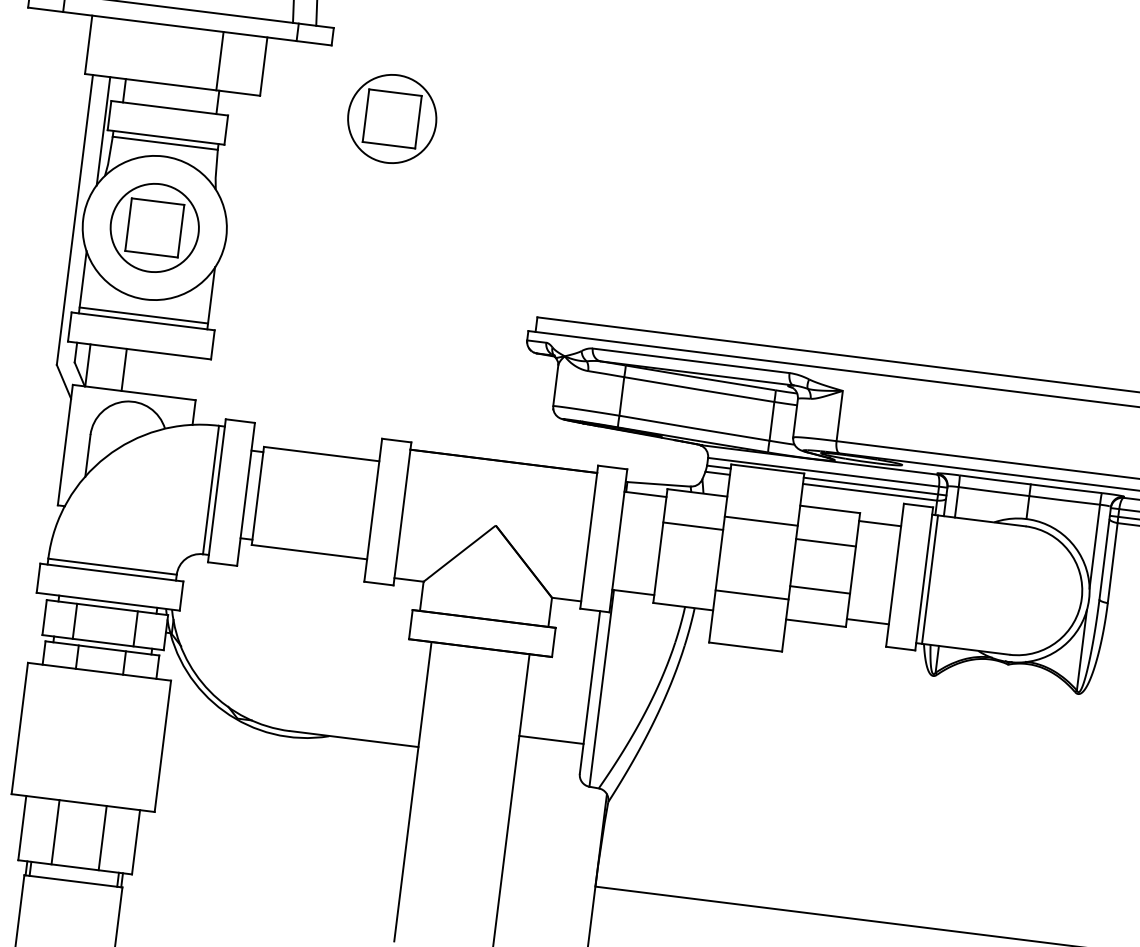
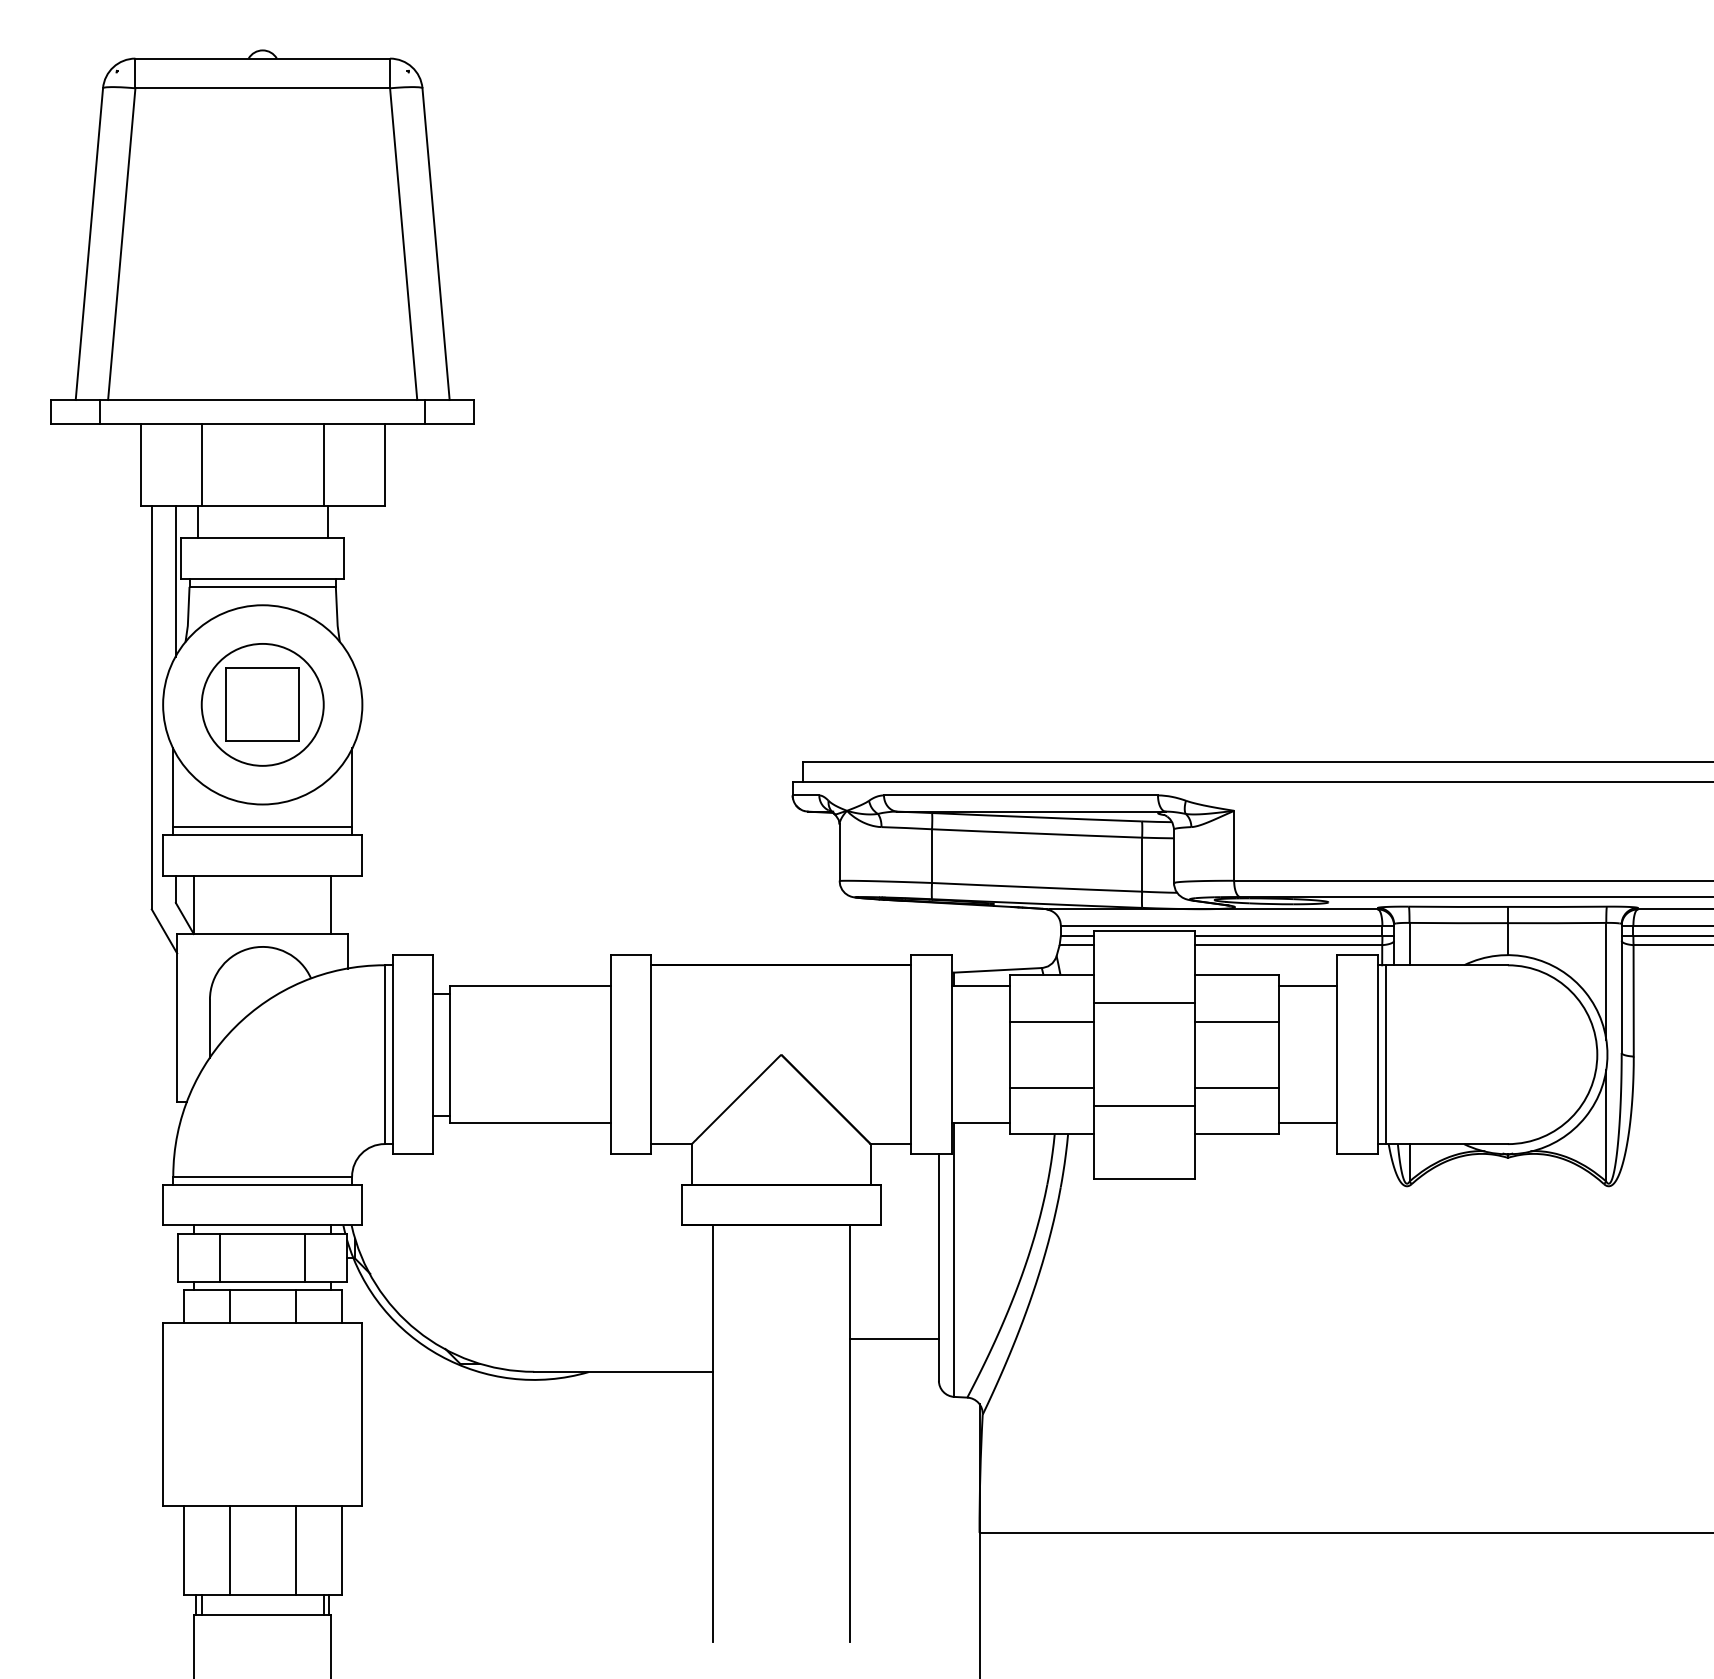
line: (132, 49) -> (201, 464), added
part: (392, 118) -> (569, 514), removed
line: (124, 369) -> (331, 904), moved
line: (686, 573) -> (1051, 1087), added

